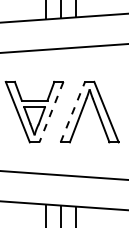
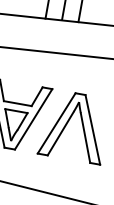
line: (51, 112) -> (33, 119), dashed -> solid
line: (72, 112) -> (56, 123), dashed -> solid

